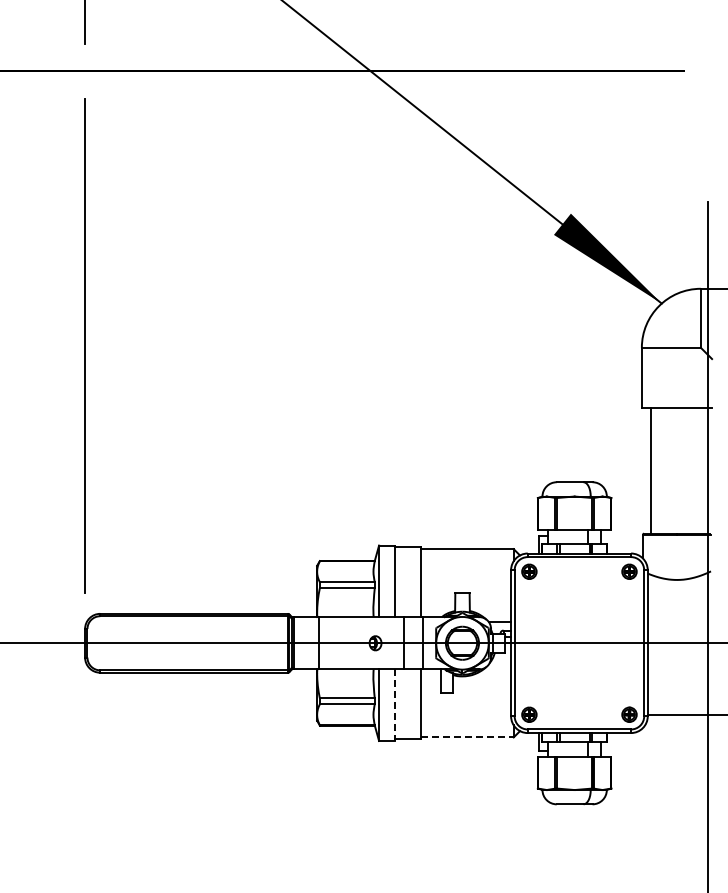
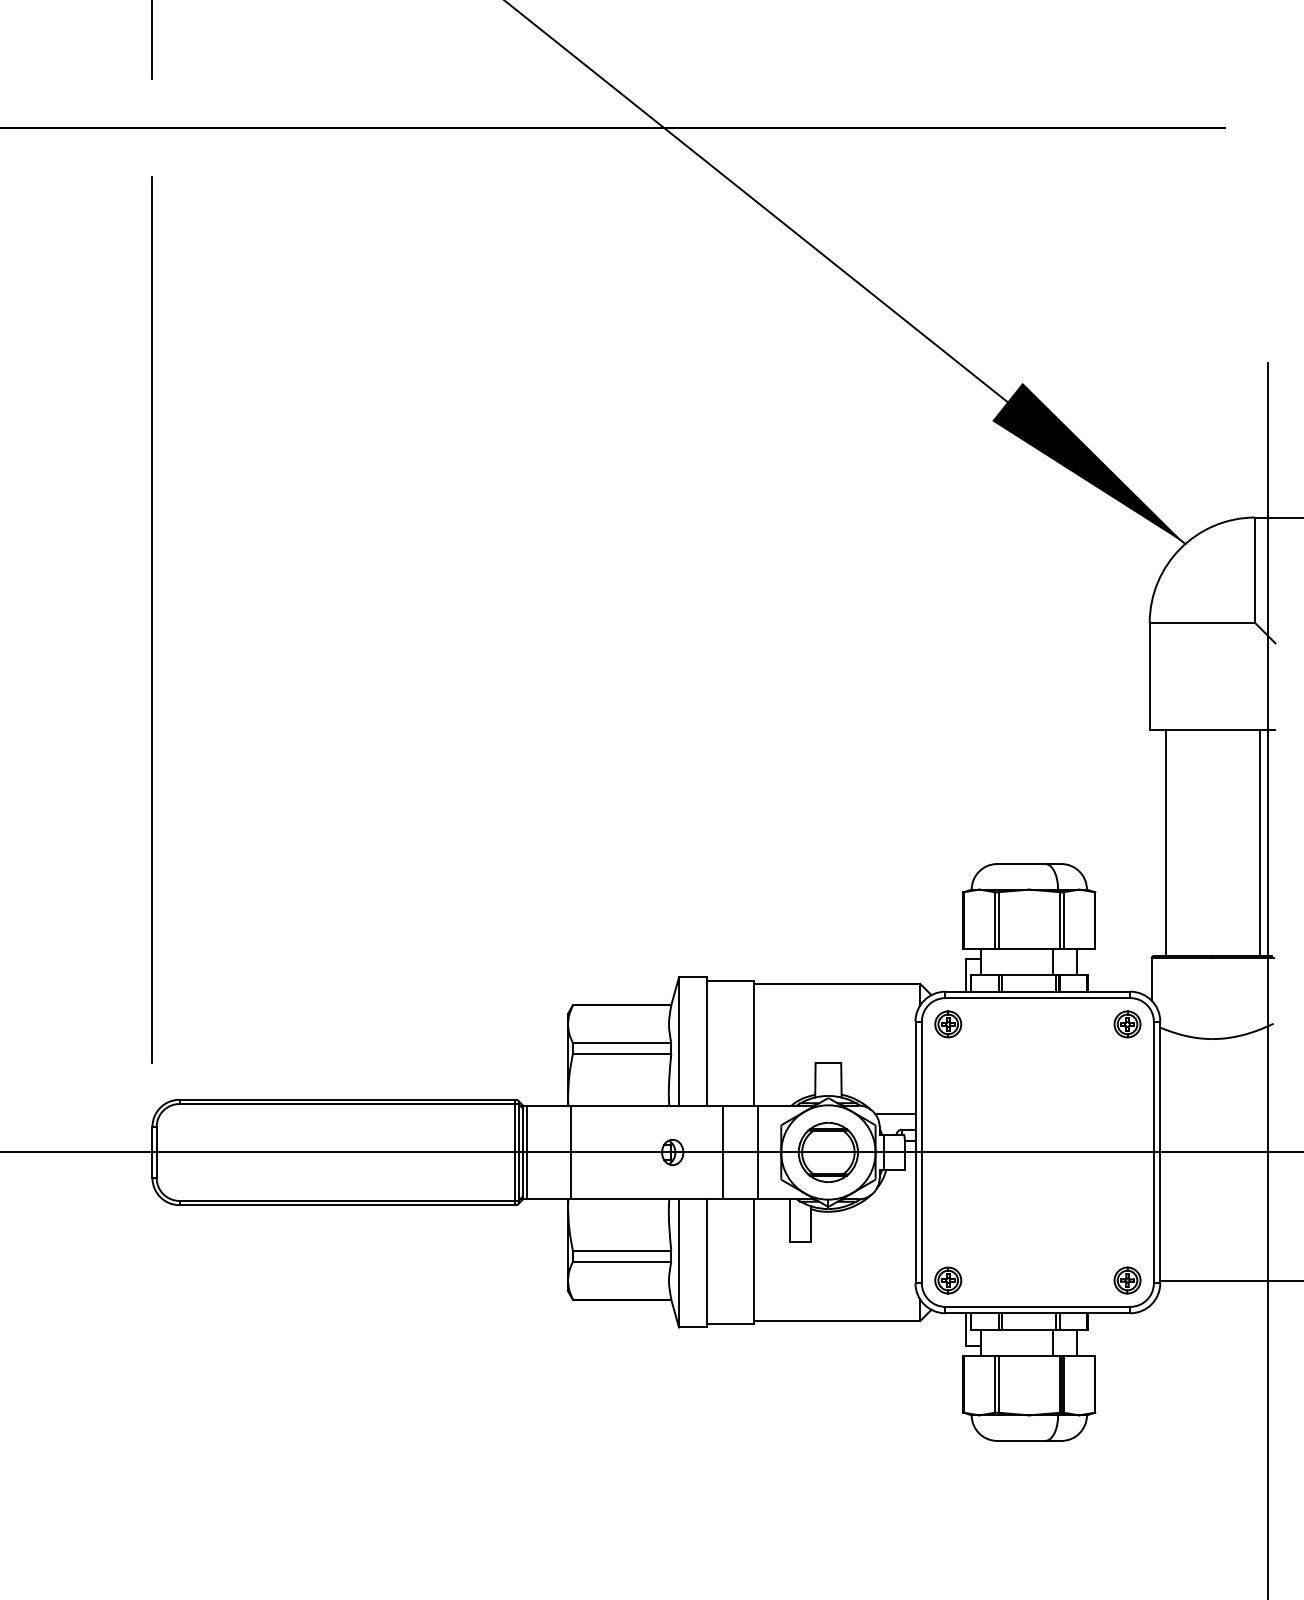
line: (703, 470) -> (1260, 842), added
line: (394, 705) -> (706, 1263), dashed -> solid
line: (467, 737) -> (837, 1321), dashed -> solid

